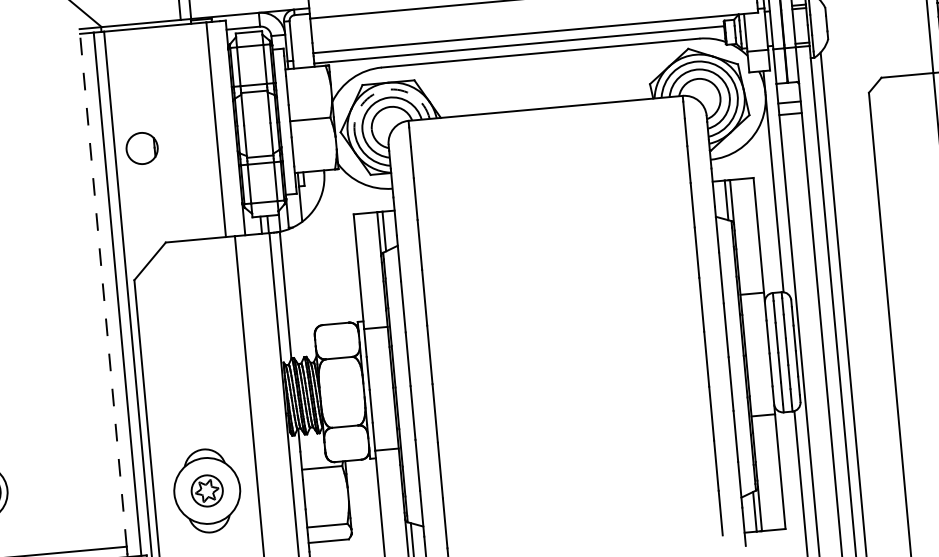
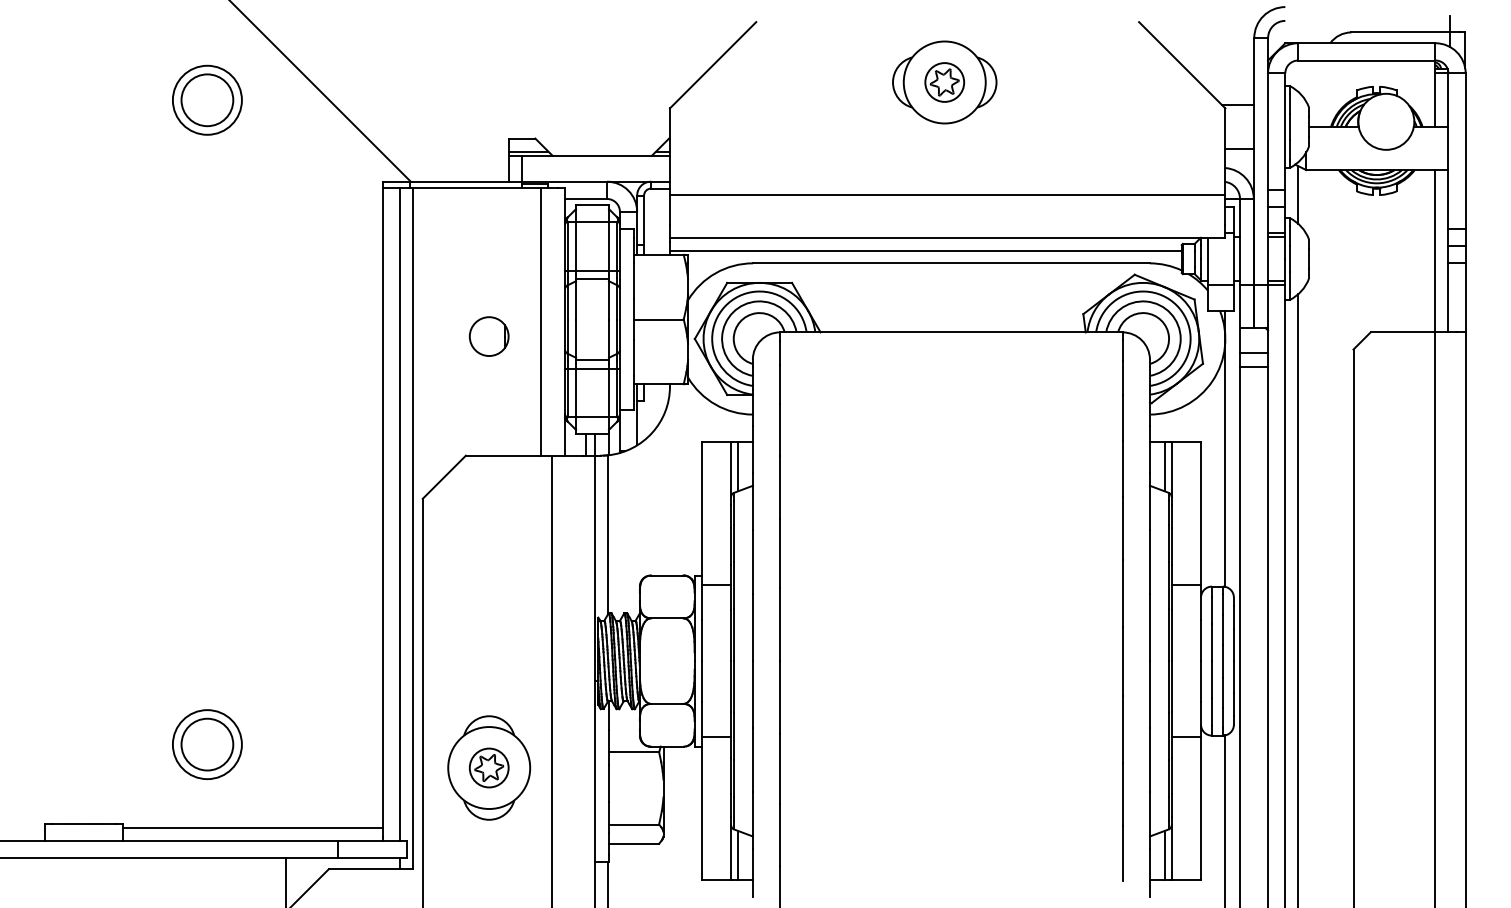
arc: (386, 89) -> (756, 291), dashed -> solid
part: (141, 148) -> (488, 336), moved
line: (103, 287) -> (383, 504), dashed -> solid

